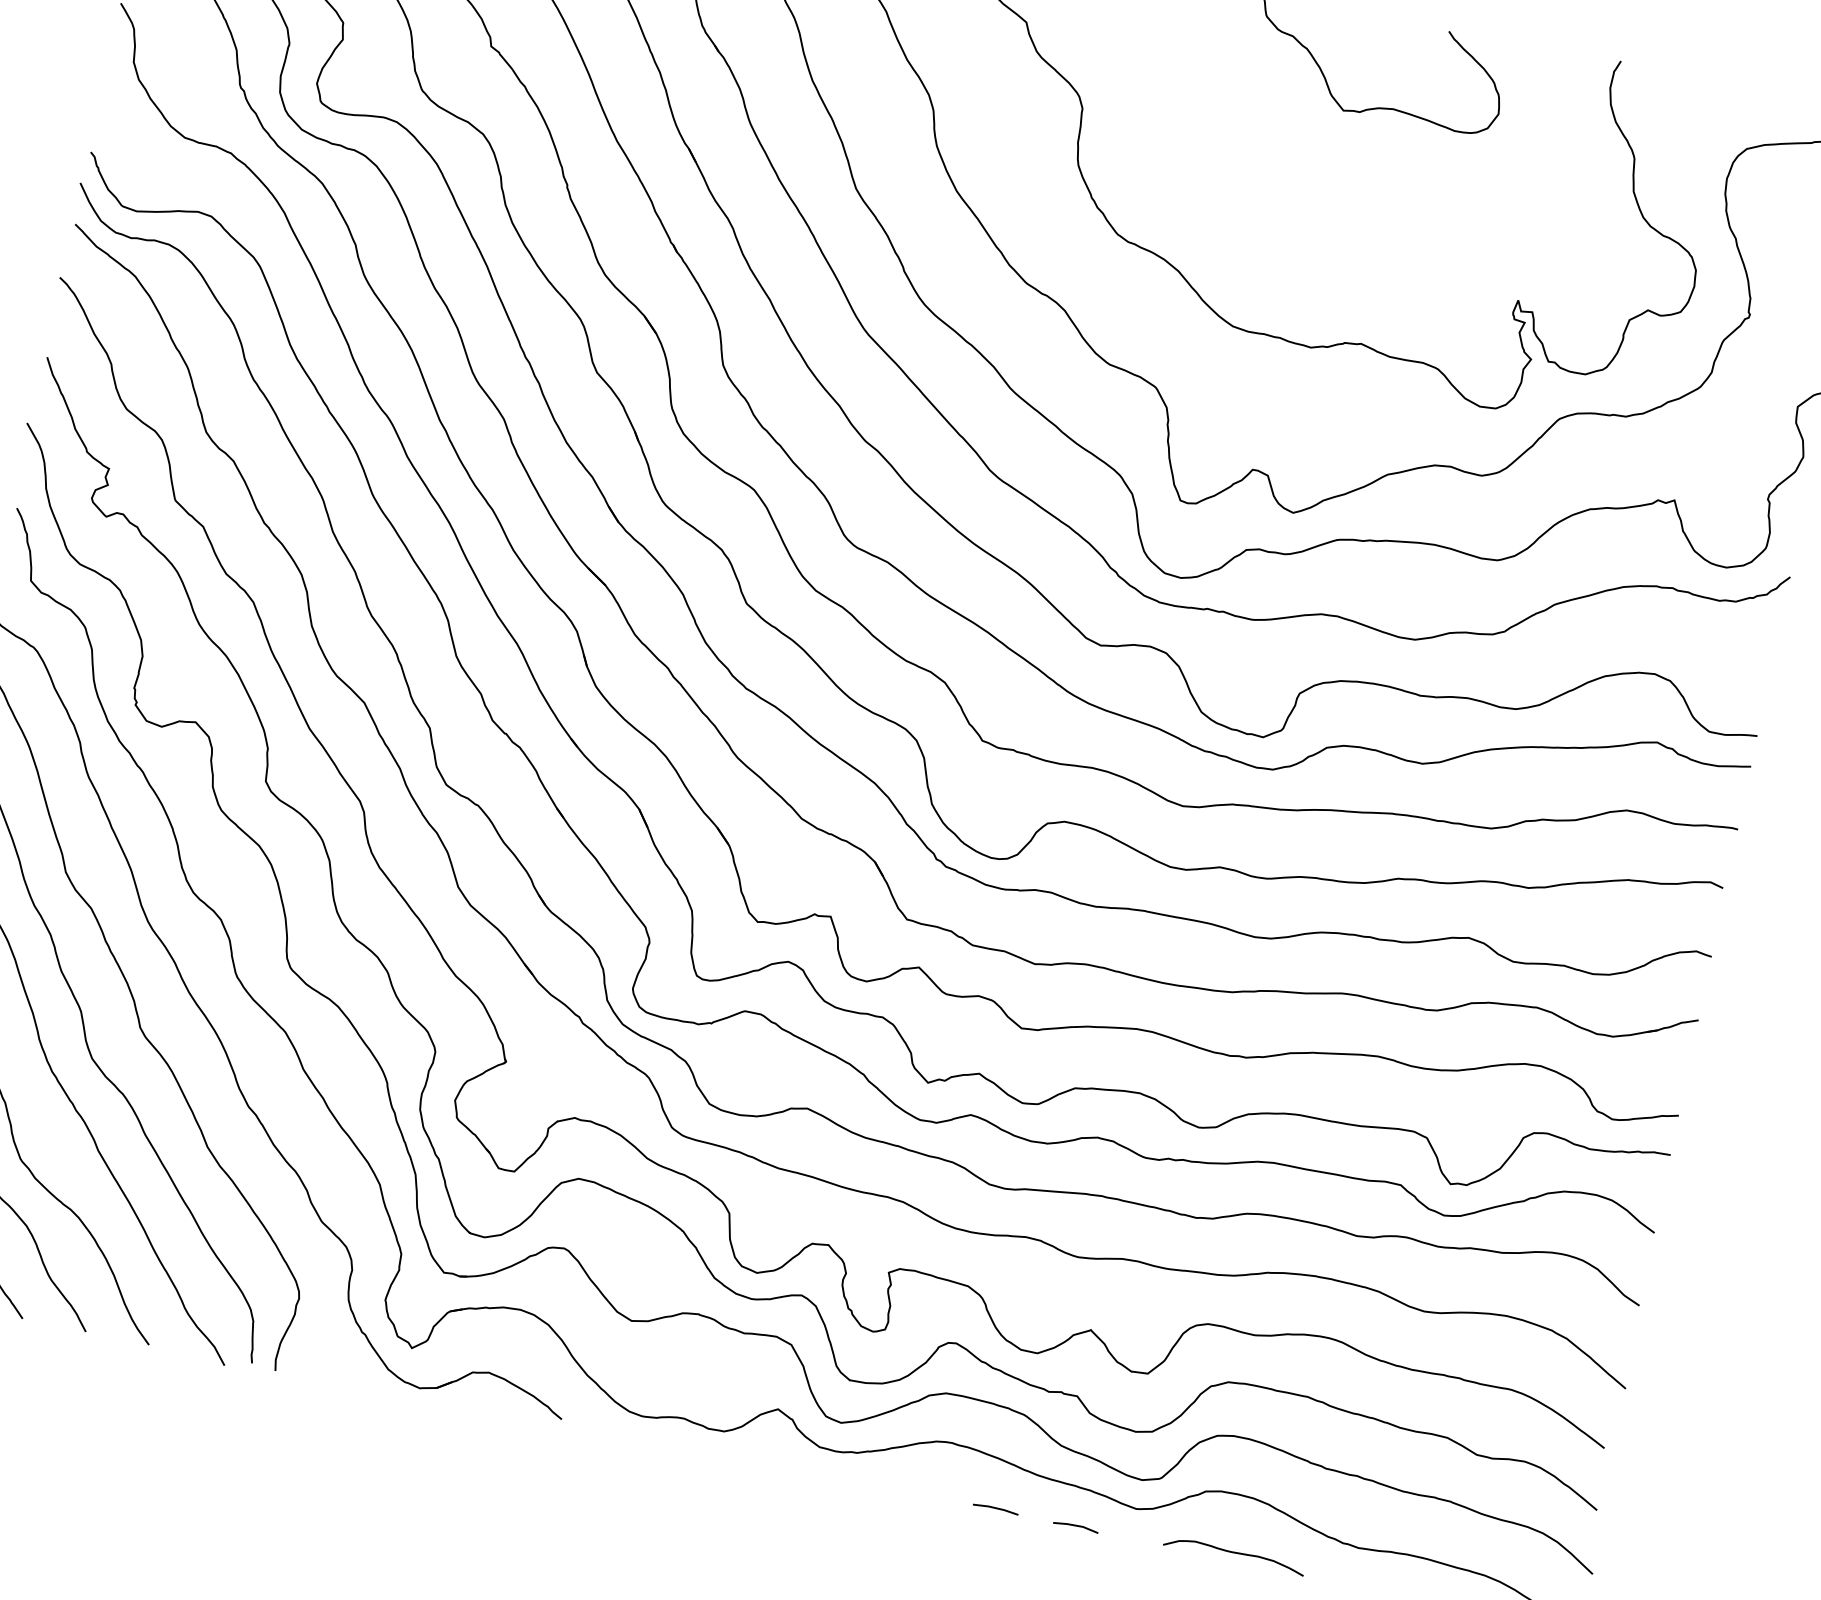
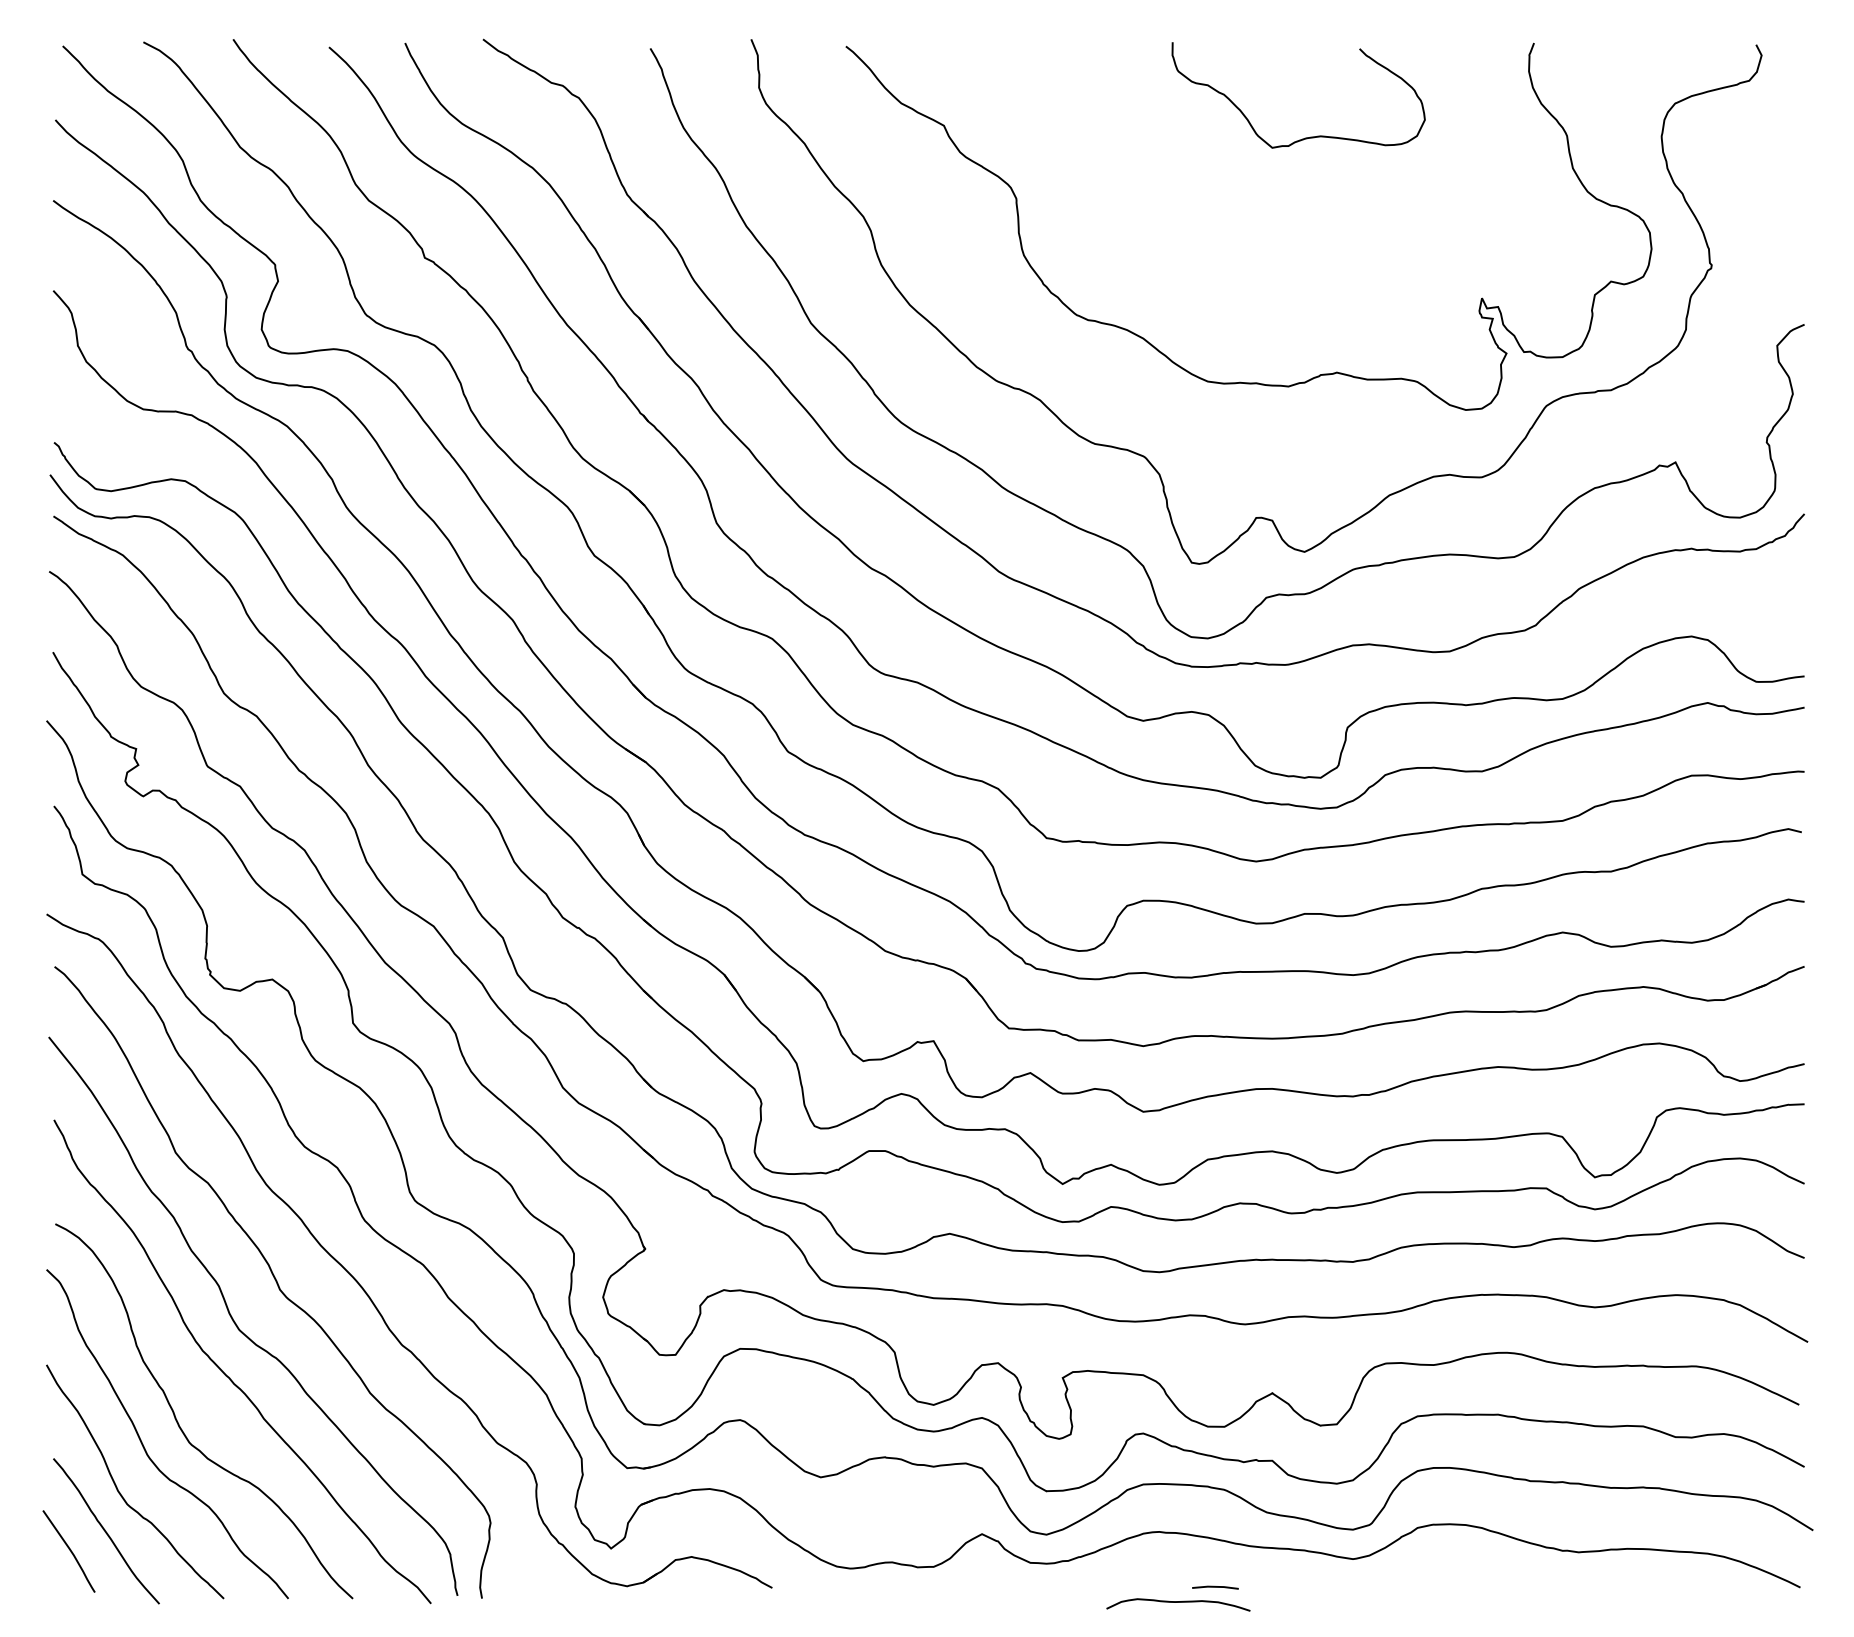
line: (1075, 1526) -> (1297, 1588), removed
curve: (1234, 1553) -> (1178, 1602), moved

